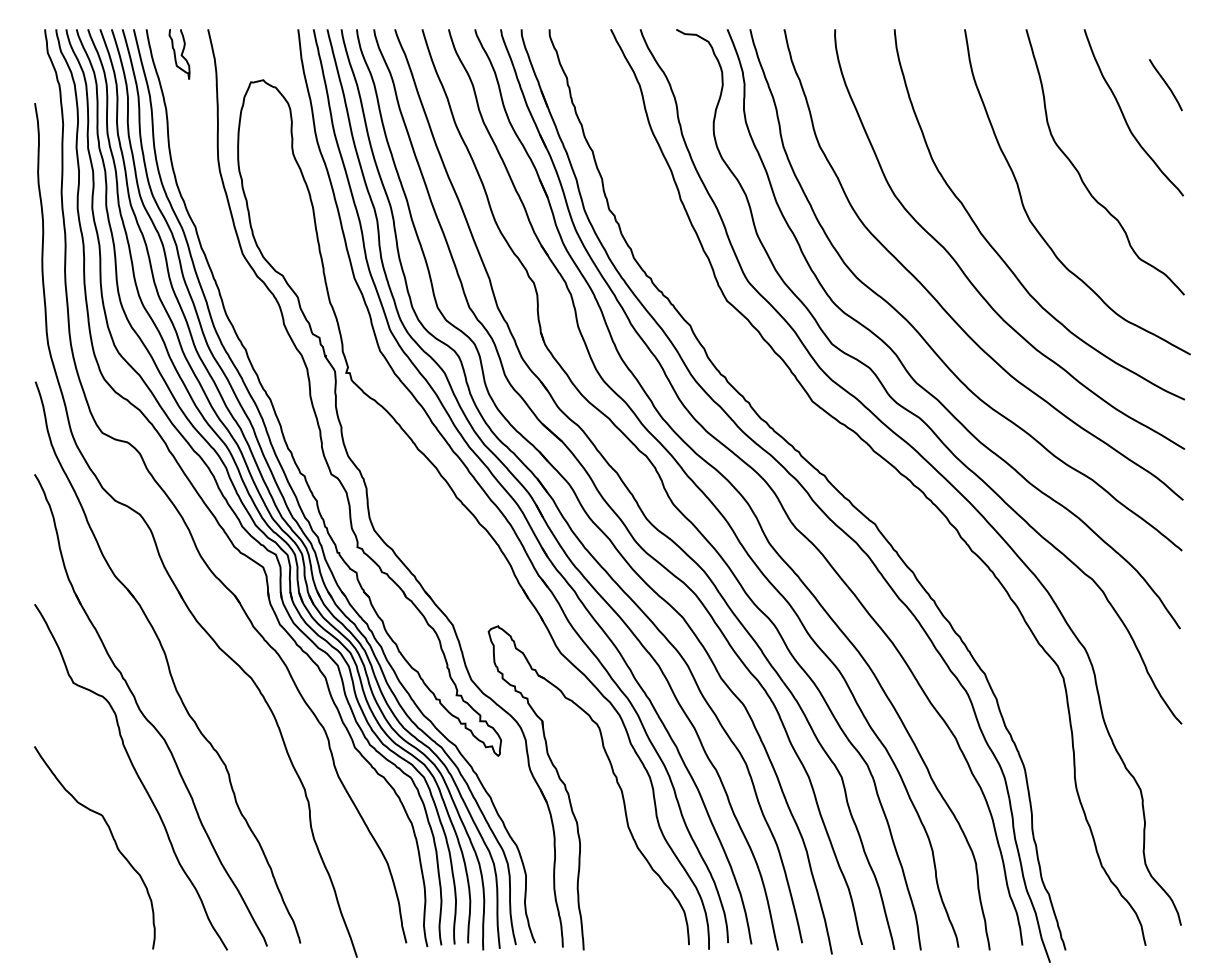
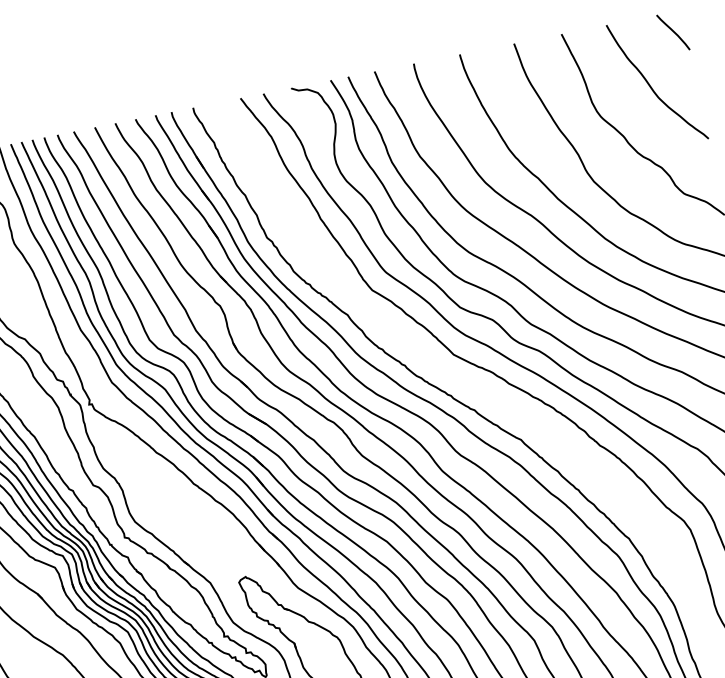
curve: (1165, 84) -> (672, 32), moved

